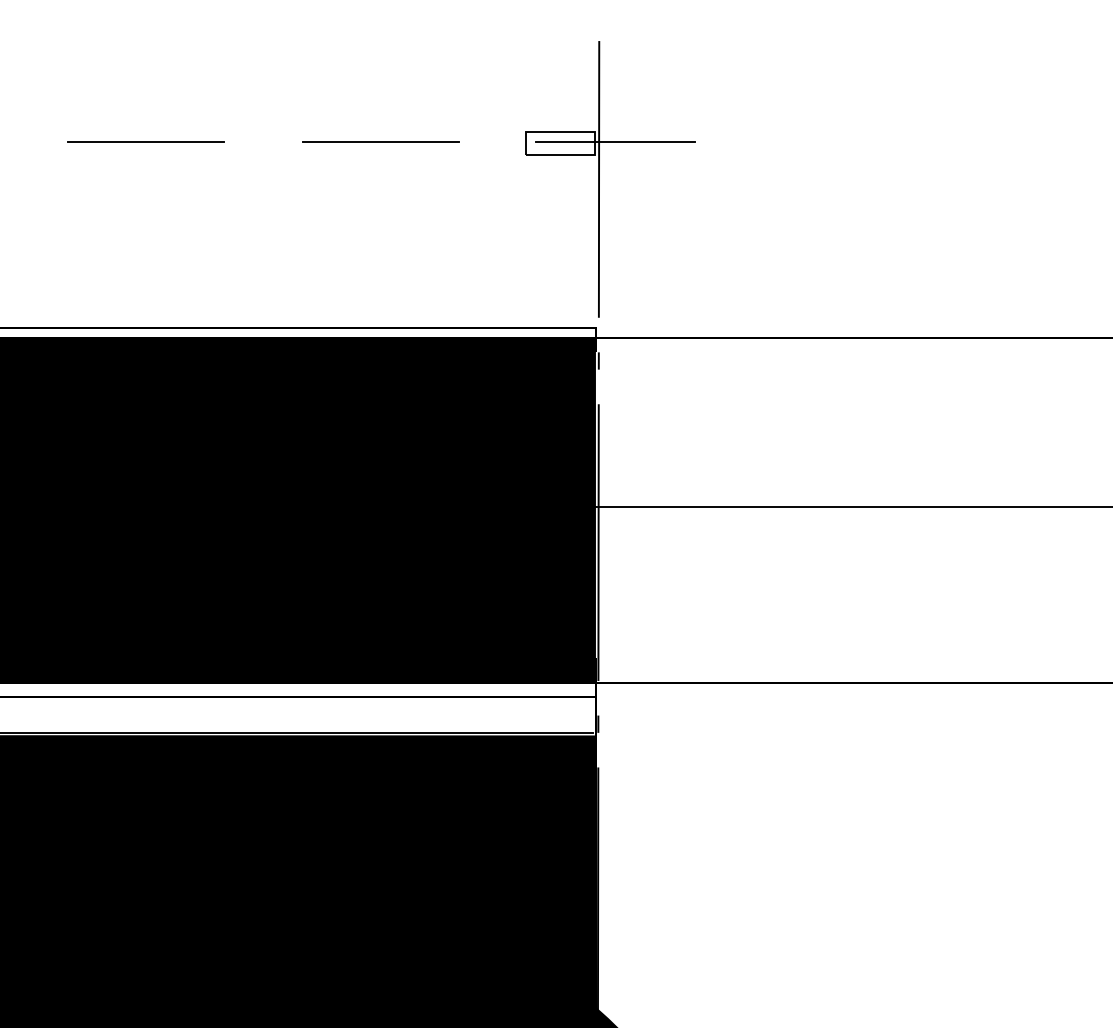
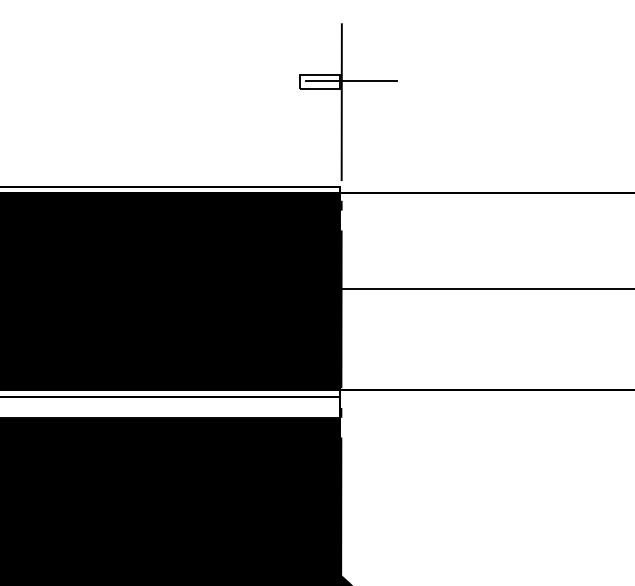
line: (144, 141) -> (82, 80), removed
line: (381, 141) -> (217, 80), removed

